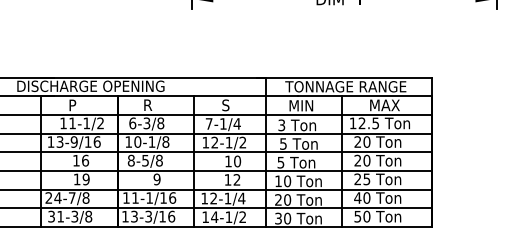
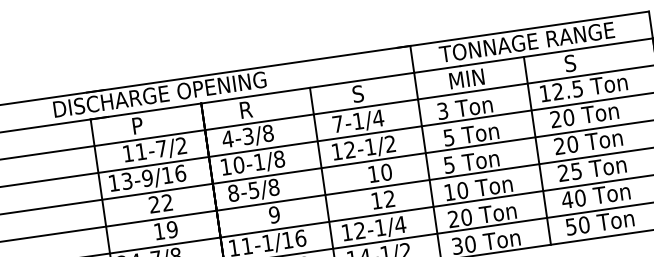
text: (384, 105) -> (586, 61), MAX -> S
text: (86, 123) -> (161, 149), 11-1/2 -> 11-7/2
text: (132, 123) -> (227, 139), 6-3/8 -> 4-3/8
text: (81, 160) -> (161, 203), 16 -> 22

